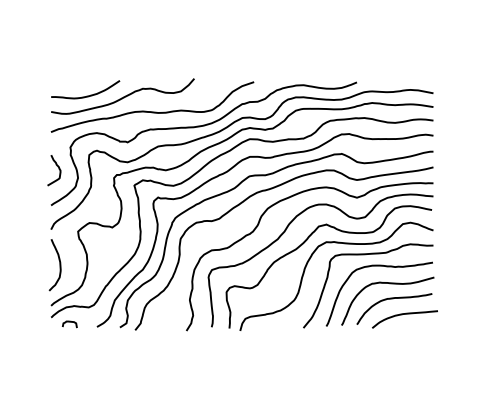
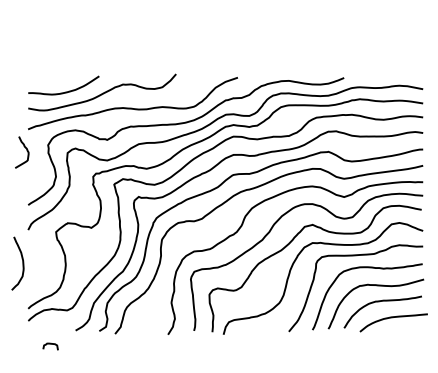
curve: (58, 169) -> (26, 151), moved
curve: (59, 265) -> (22, 264), moved
curve: (69, 322) -> (50, 344), moved

